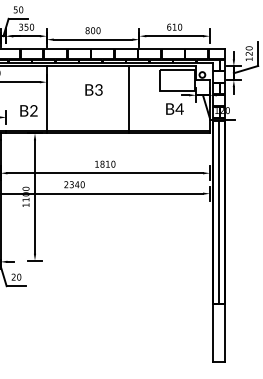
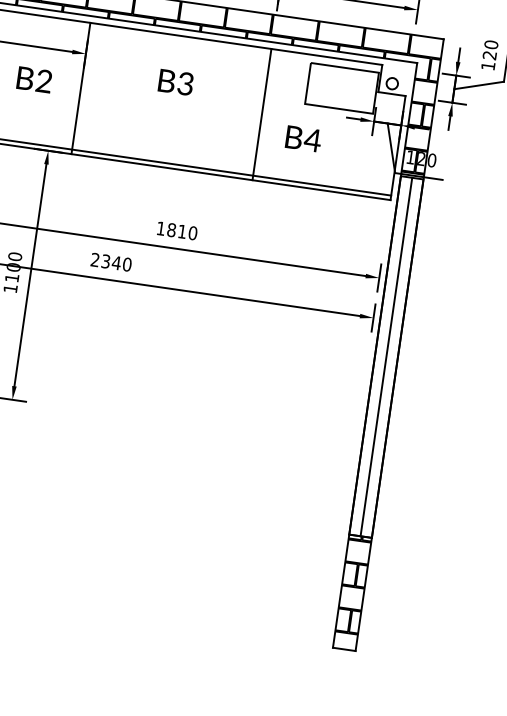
line: (129, 99) -> (262, 113), moved
text: (174, 108) -> (302, 137), moved
text: (28, 110) -> (33, 78), moved
hatch: (218, 328) -> (352, 584), added

